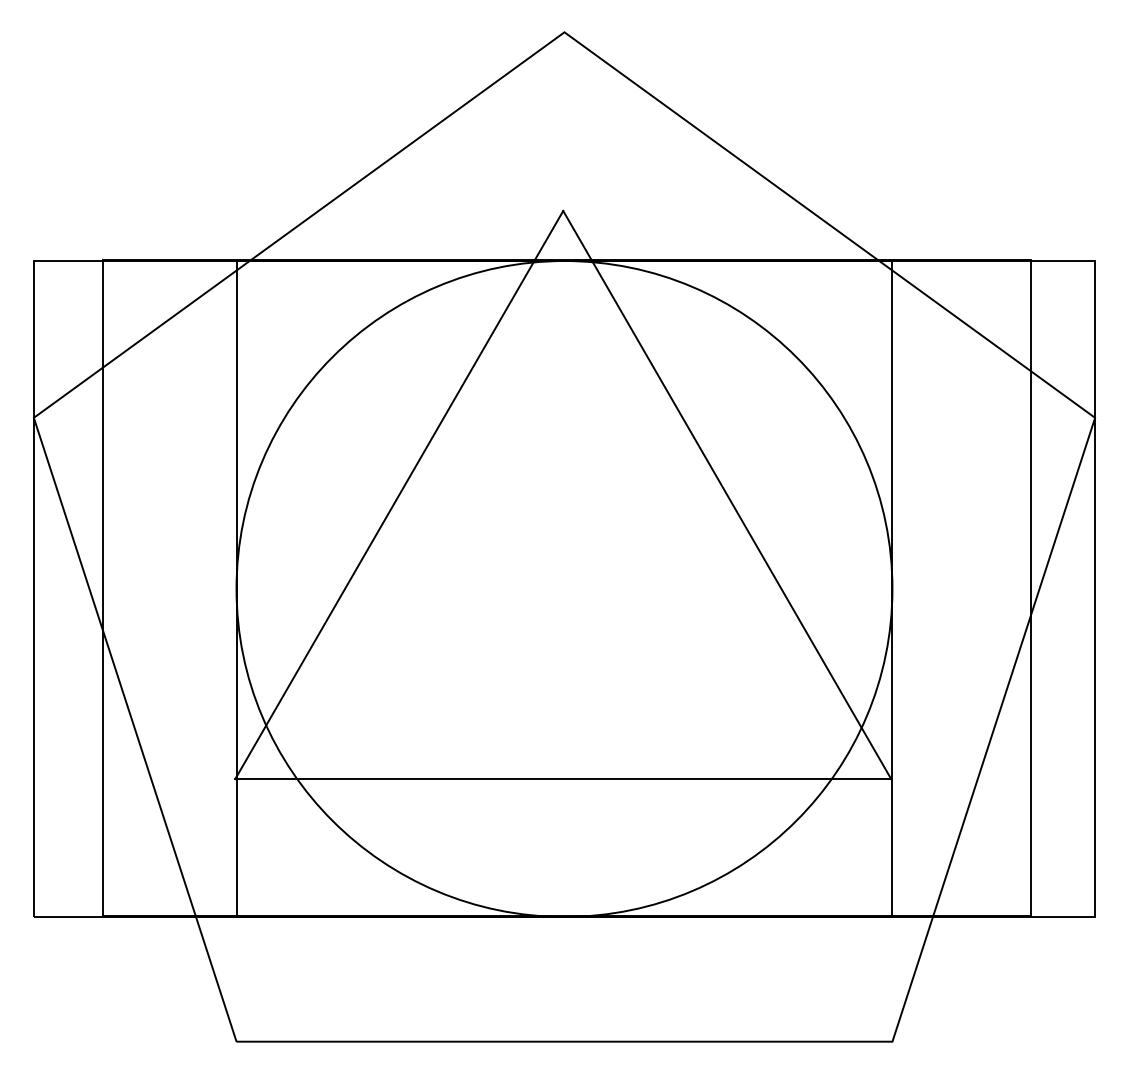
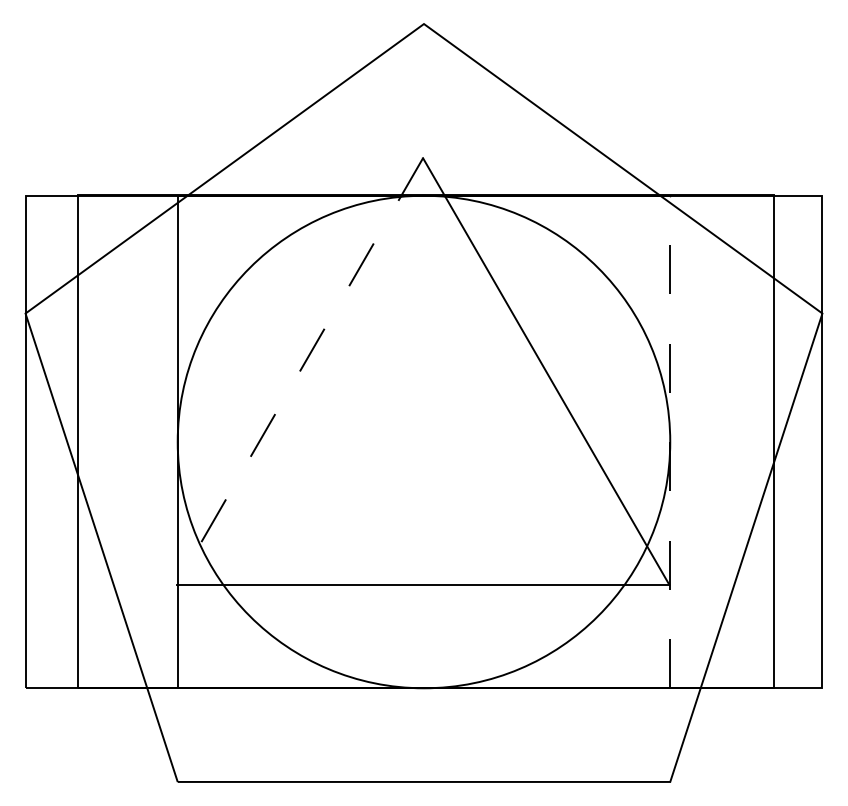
line: (399, 495) -> (300, 371), solid -> dashed
line: (892, 588) -> (670, 441), solid -> dashed

